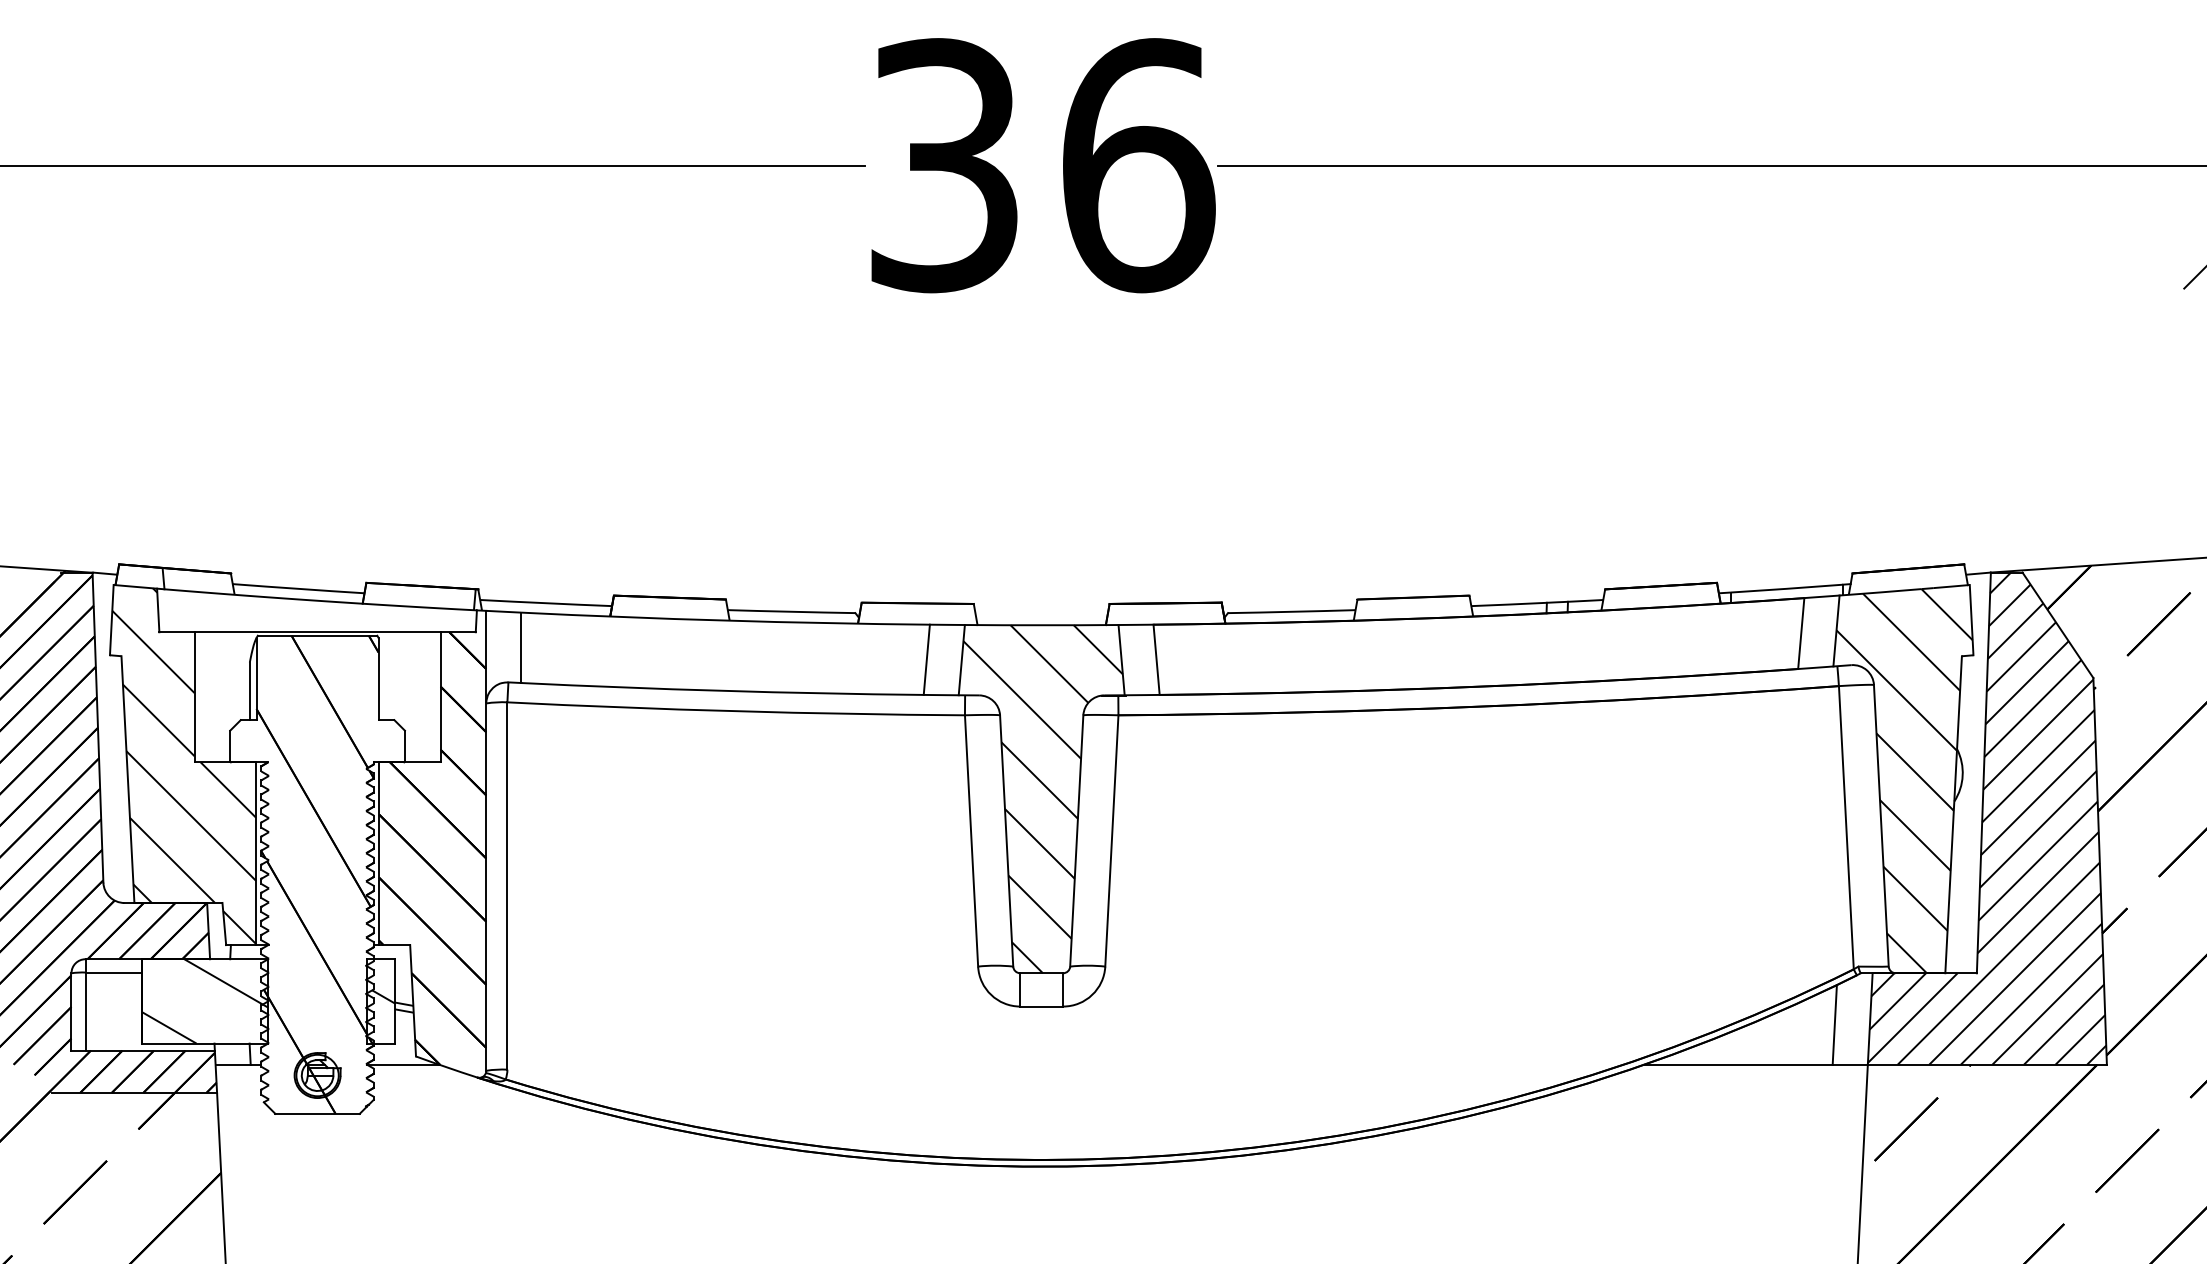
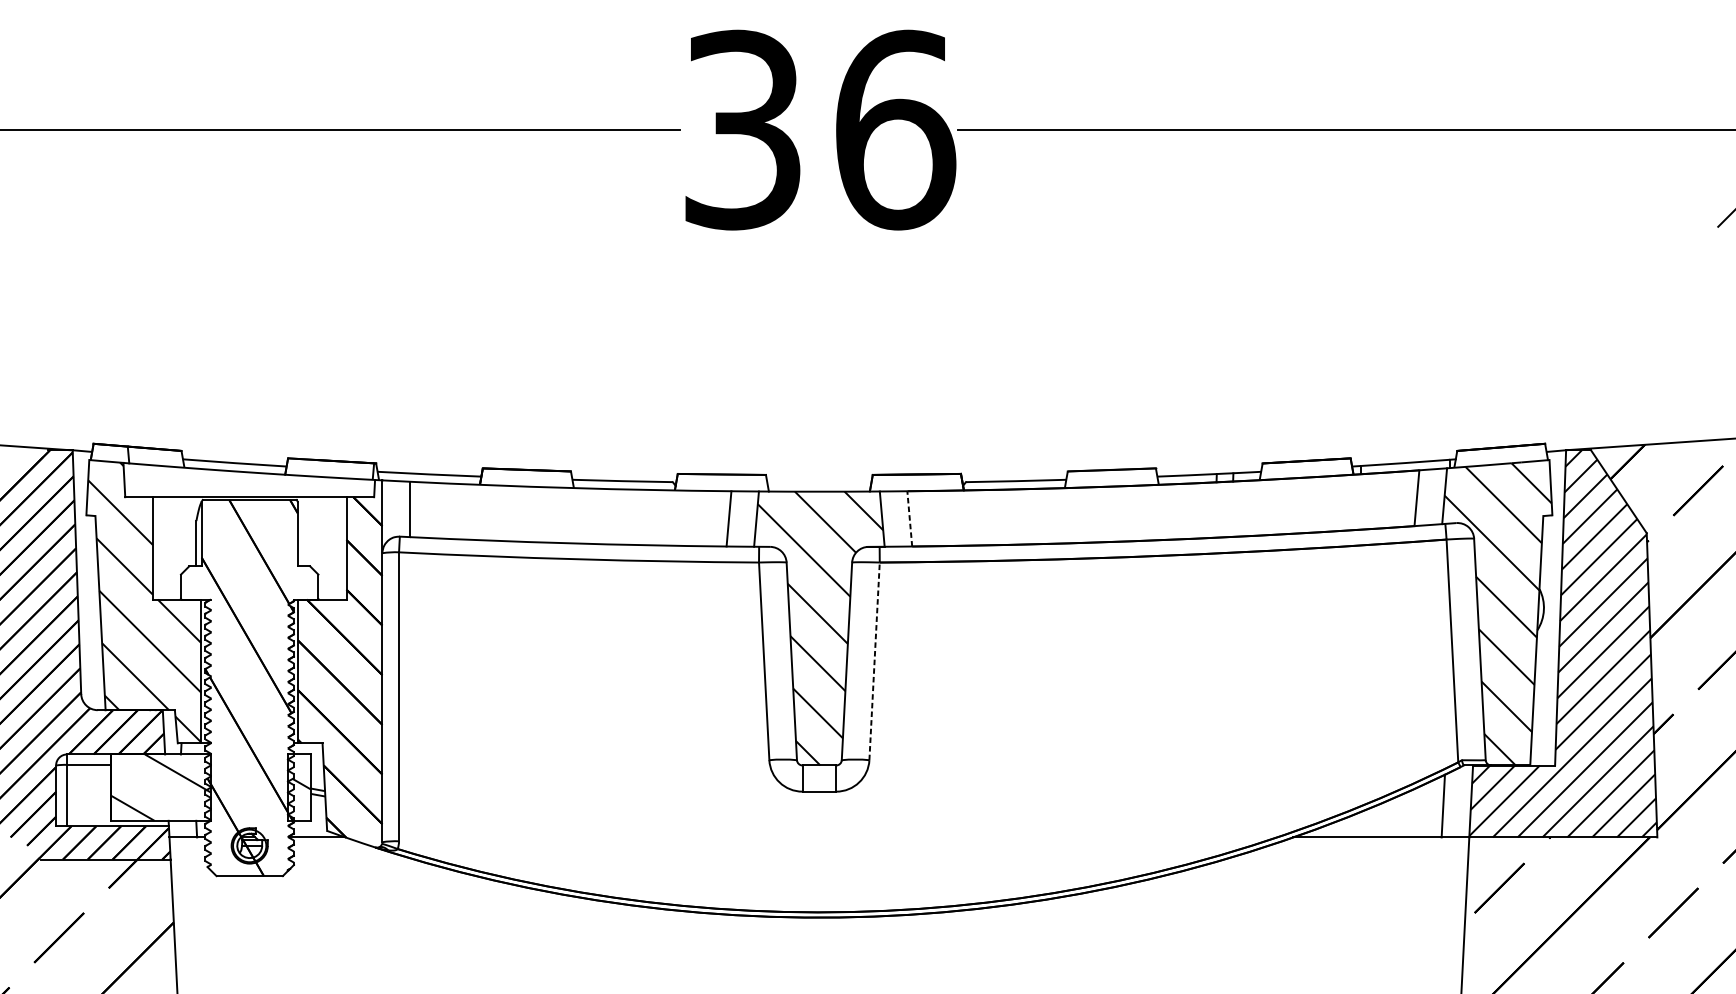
line: (1156, 659) -> (909, 518), solid -> dashed
line: (1111, 840) -> (874, 661), solid -> dashed

